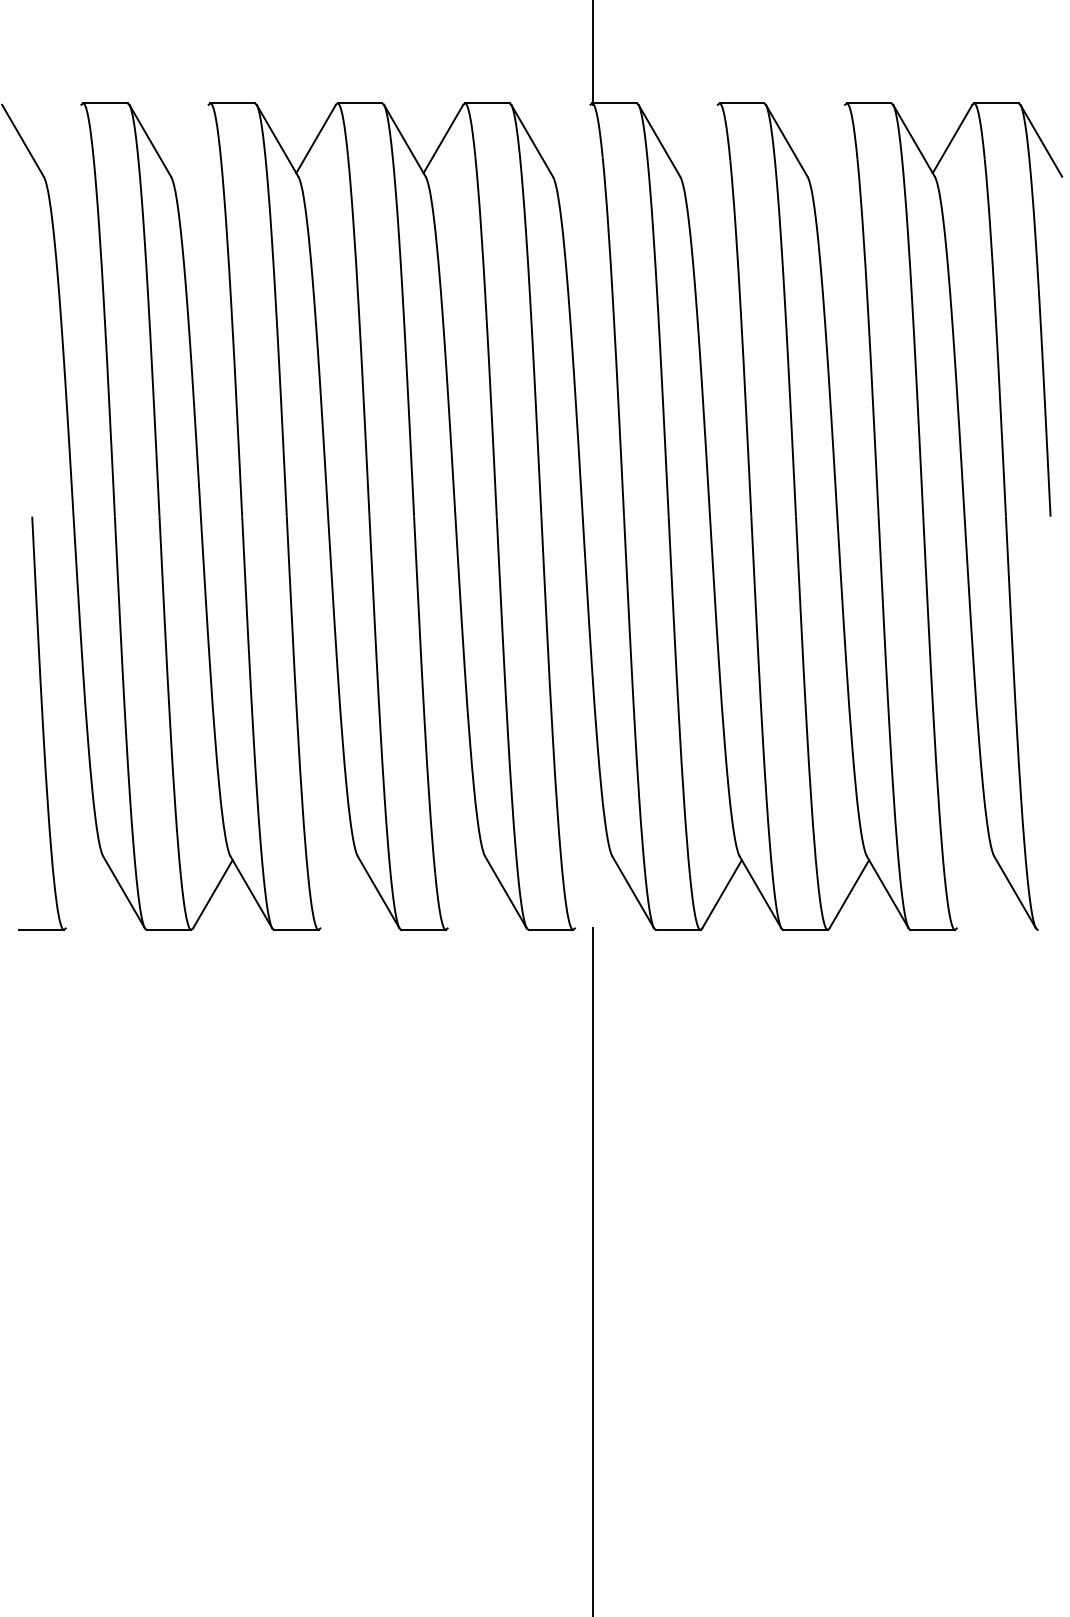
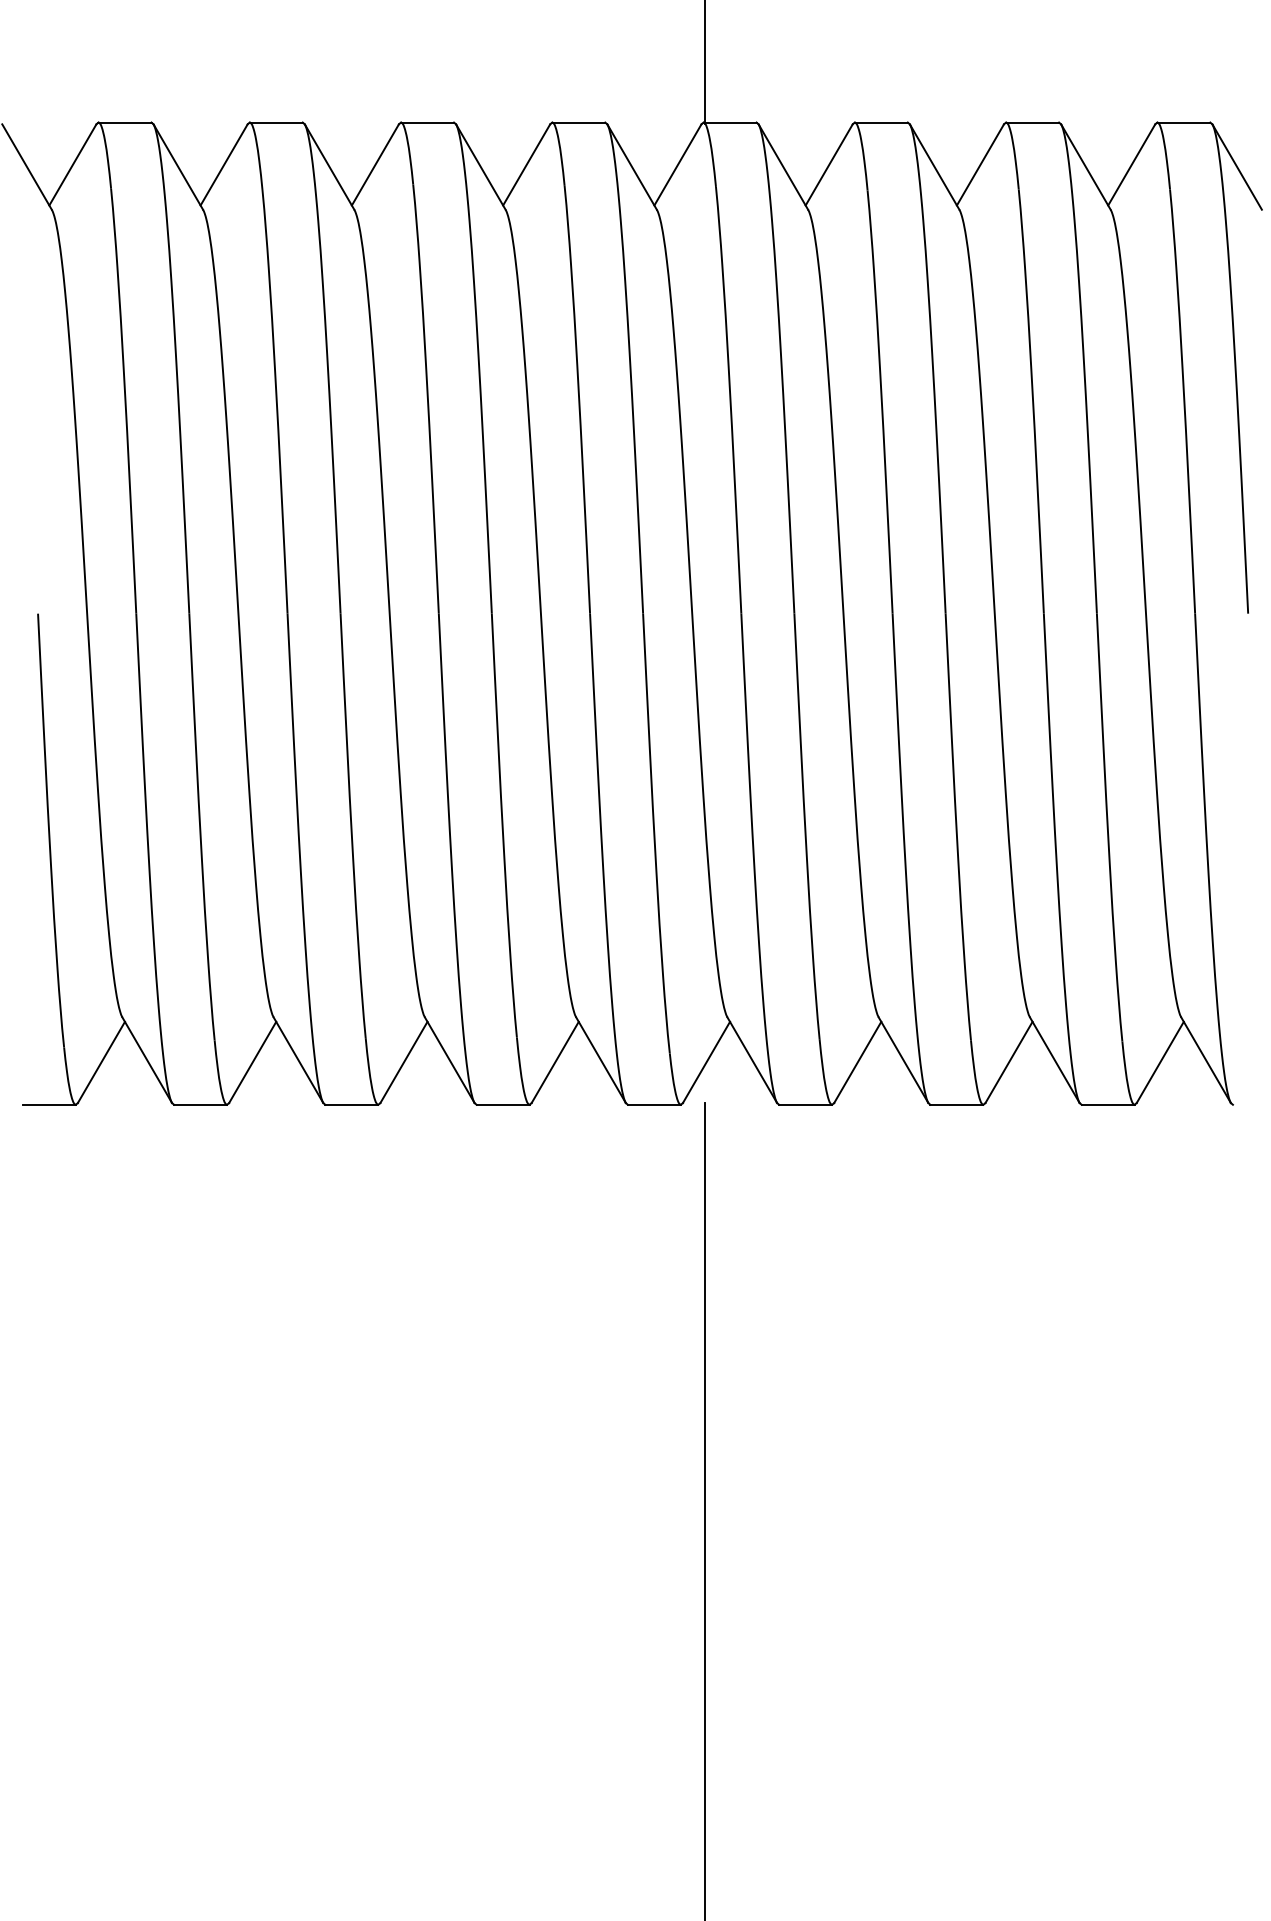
line: (61, 138) -> (72, 164), added
line: (188, 138) -> (223, 164), added
line: (570, 138) -> (677, 164), added
line: (697, 138) -> (828, 164), added
line: (825, 138) -> (980, 164), added
line: (84, 894) -> (100, 1062), added
line: (339, 894) -> (403, 1062), added
line: (466, 894) -> (554, 1062), added
line: (594, 894) -> (706, 1062), added
line: (975, 894) -> (1159, 1062), added

